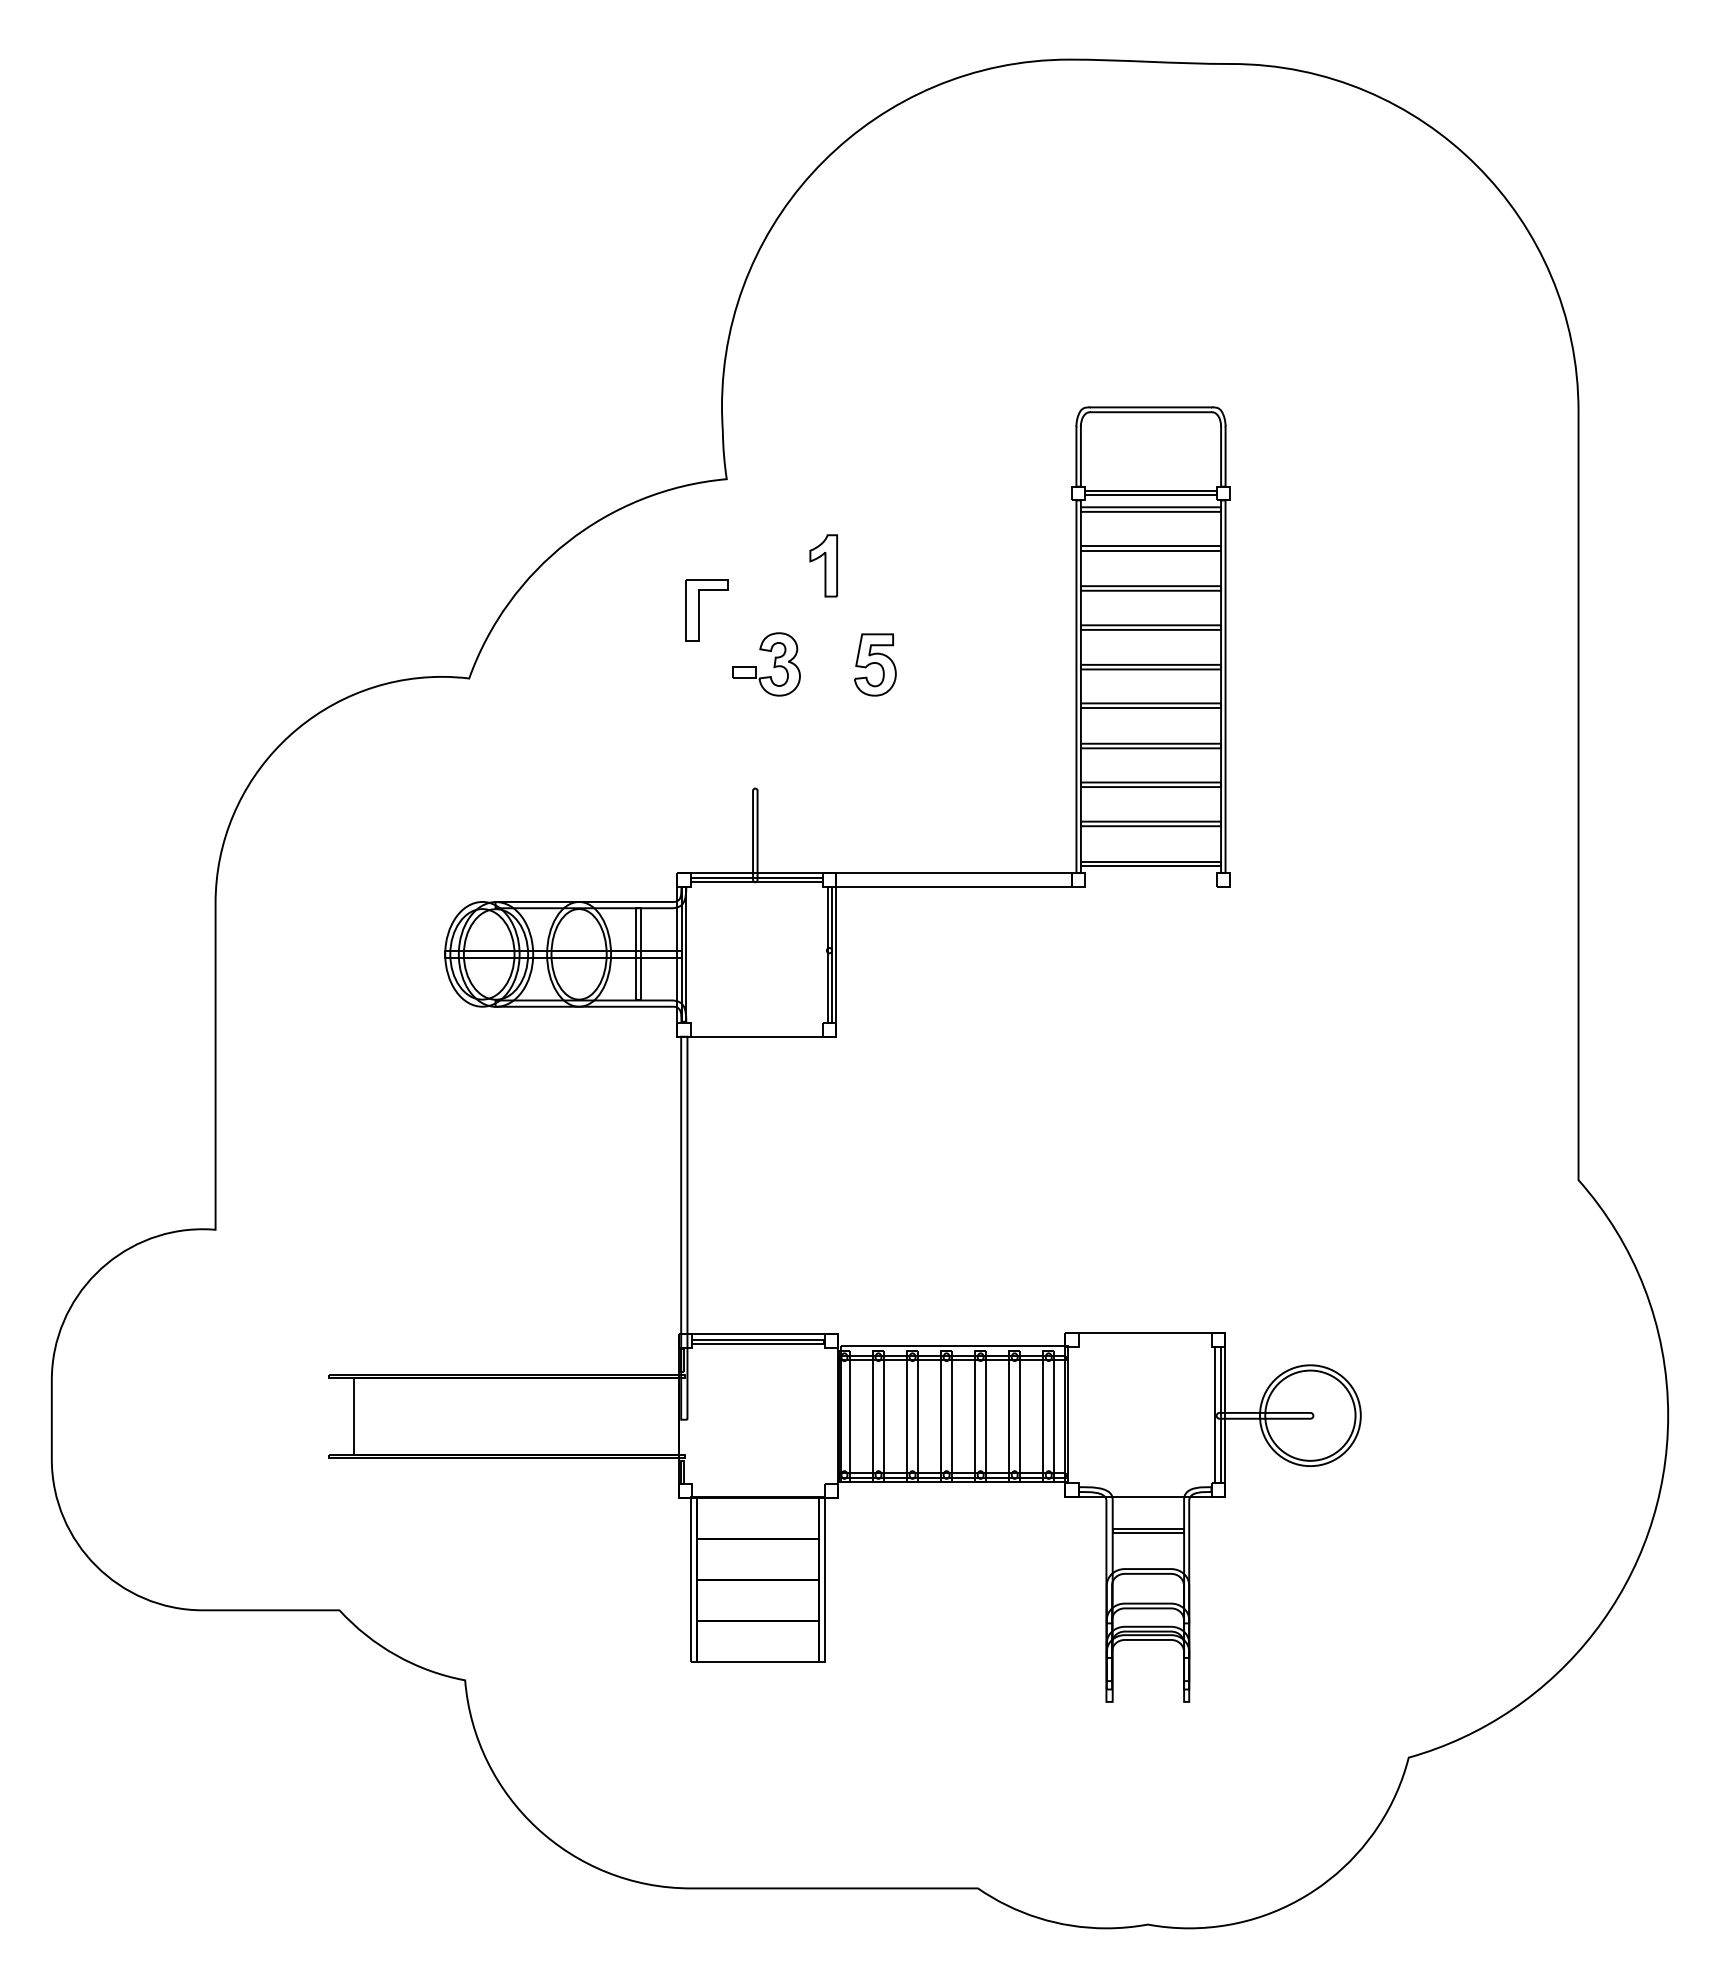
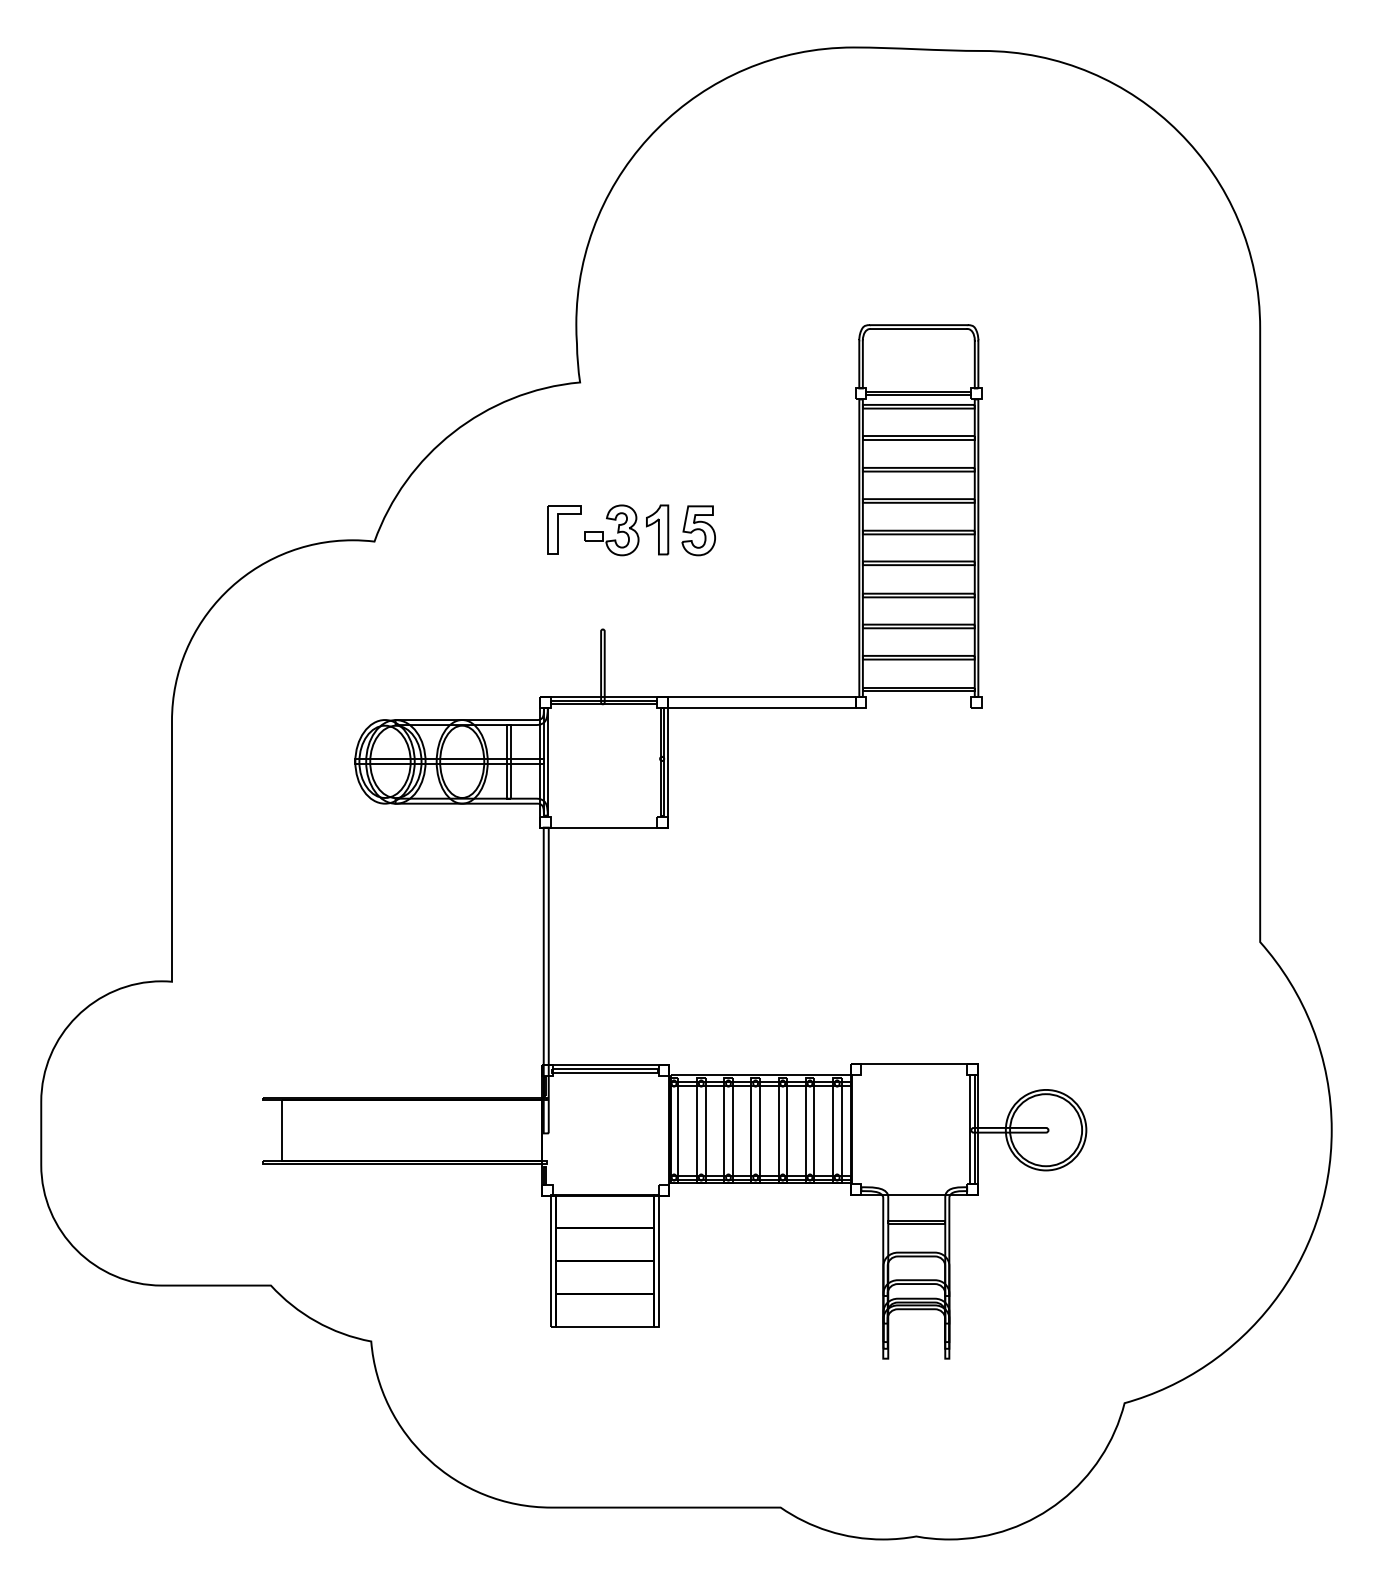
part: (823, 565) -> (657, 529), moved
part: (699, 610) -> (558, 530), moved

